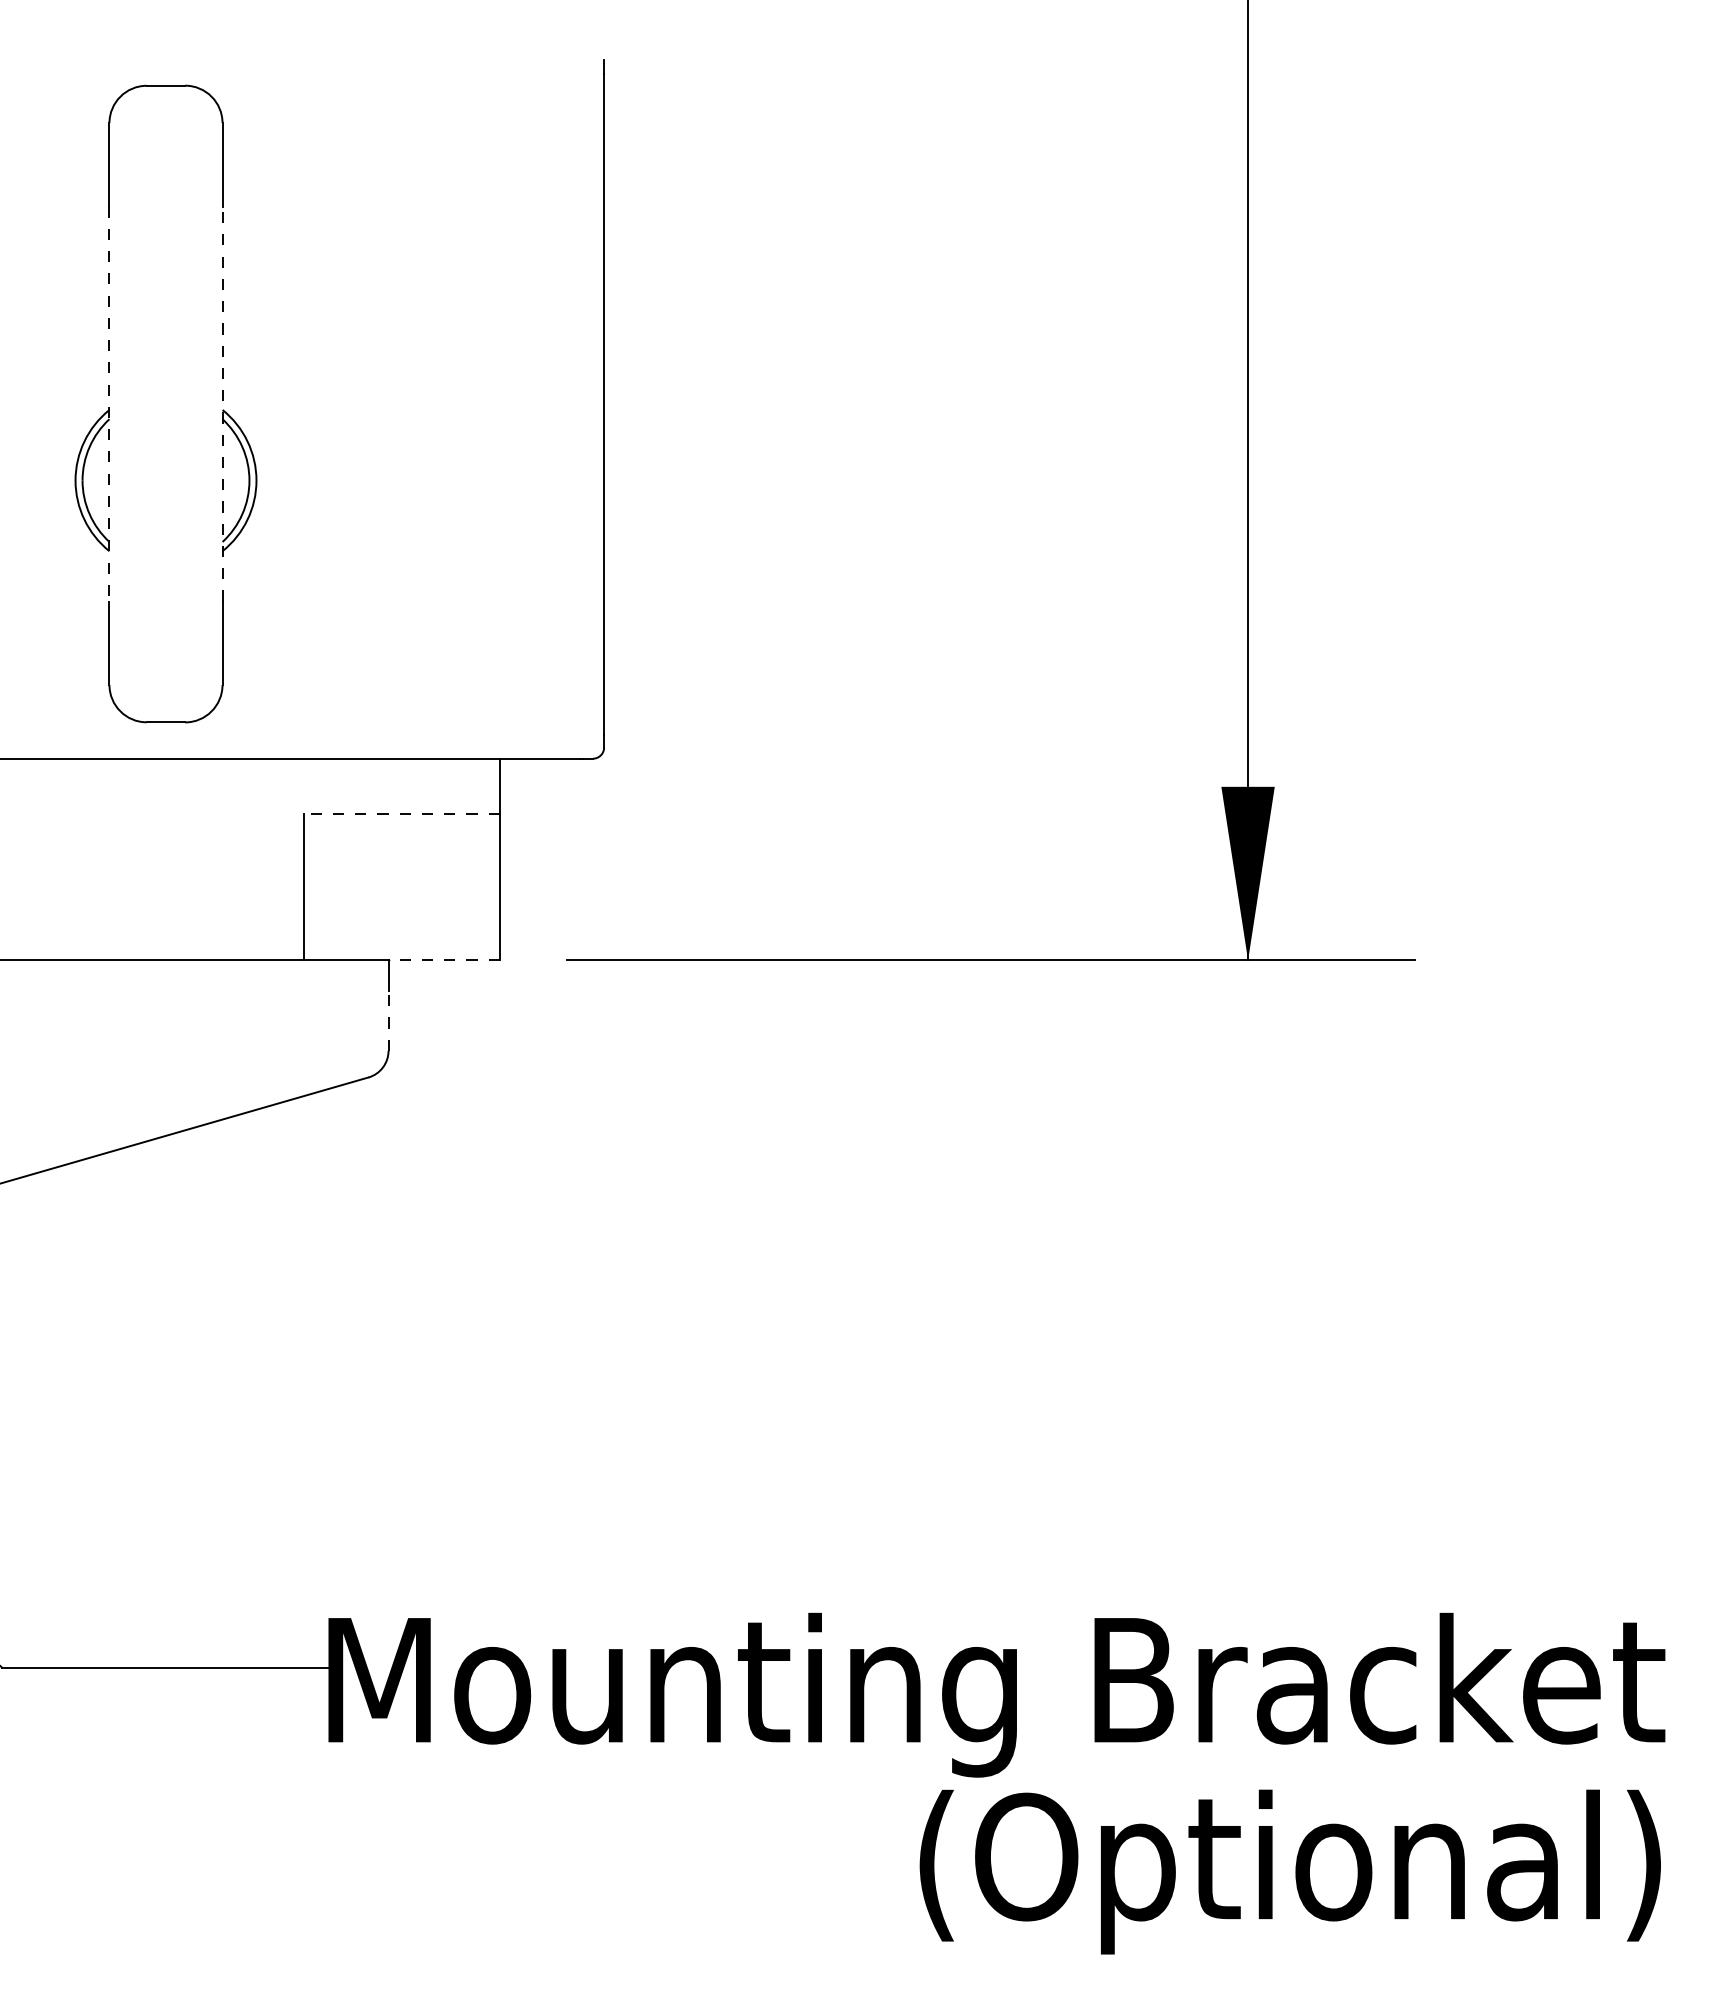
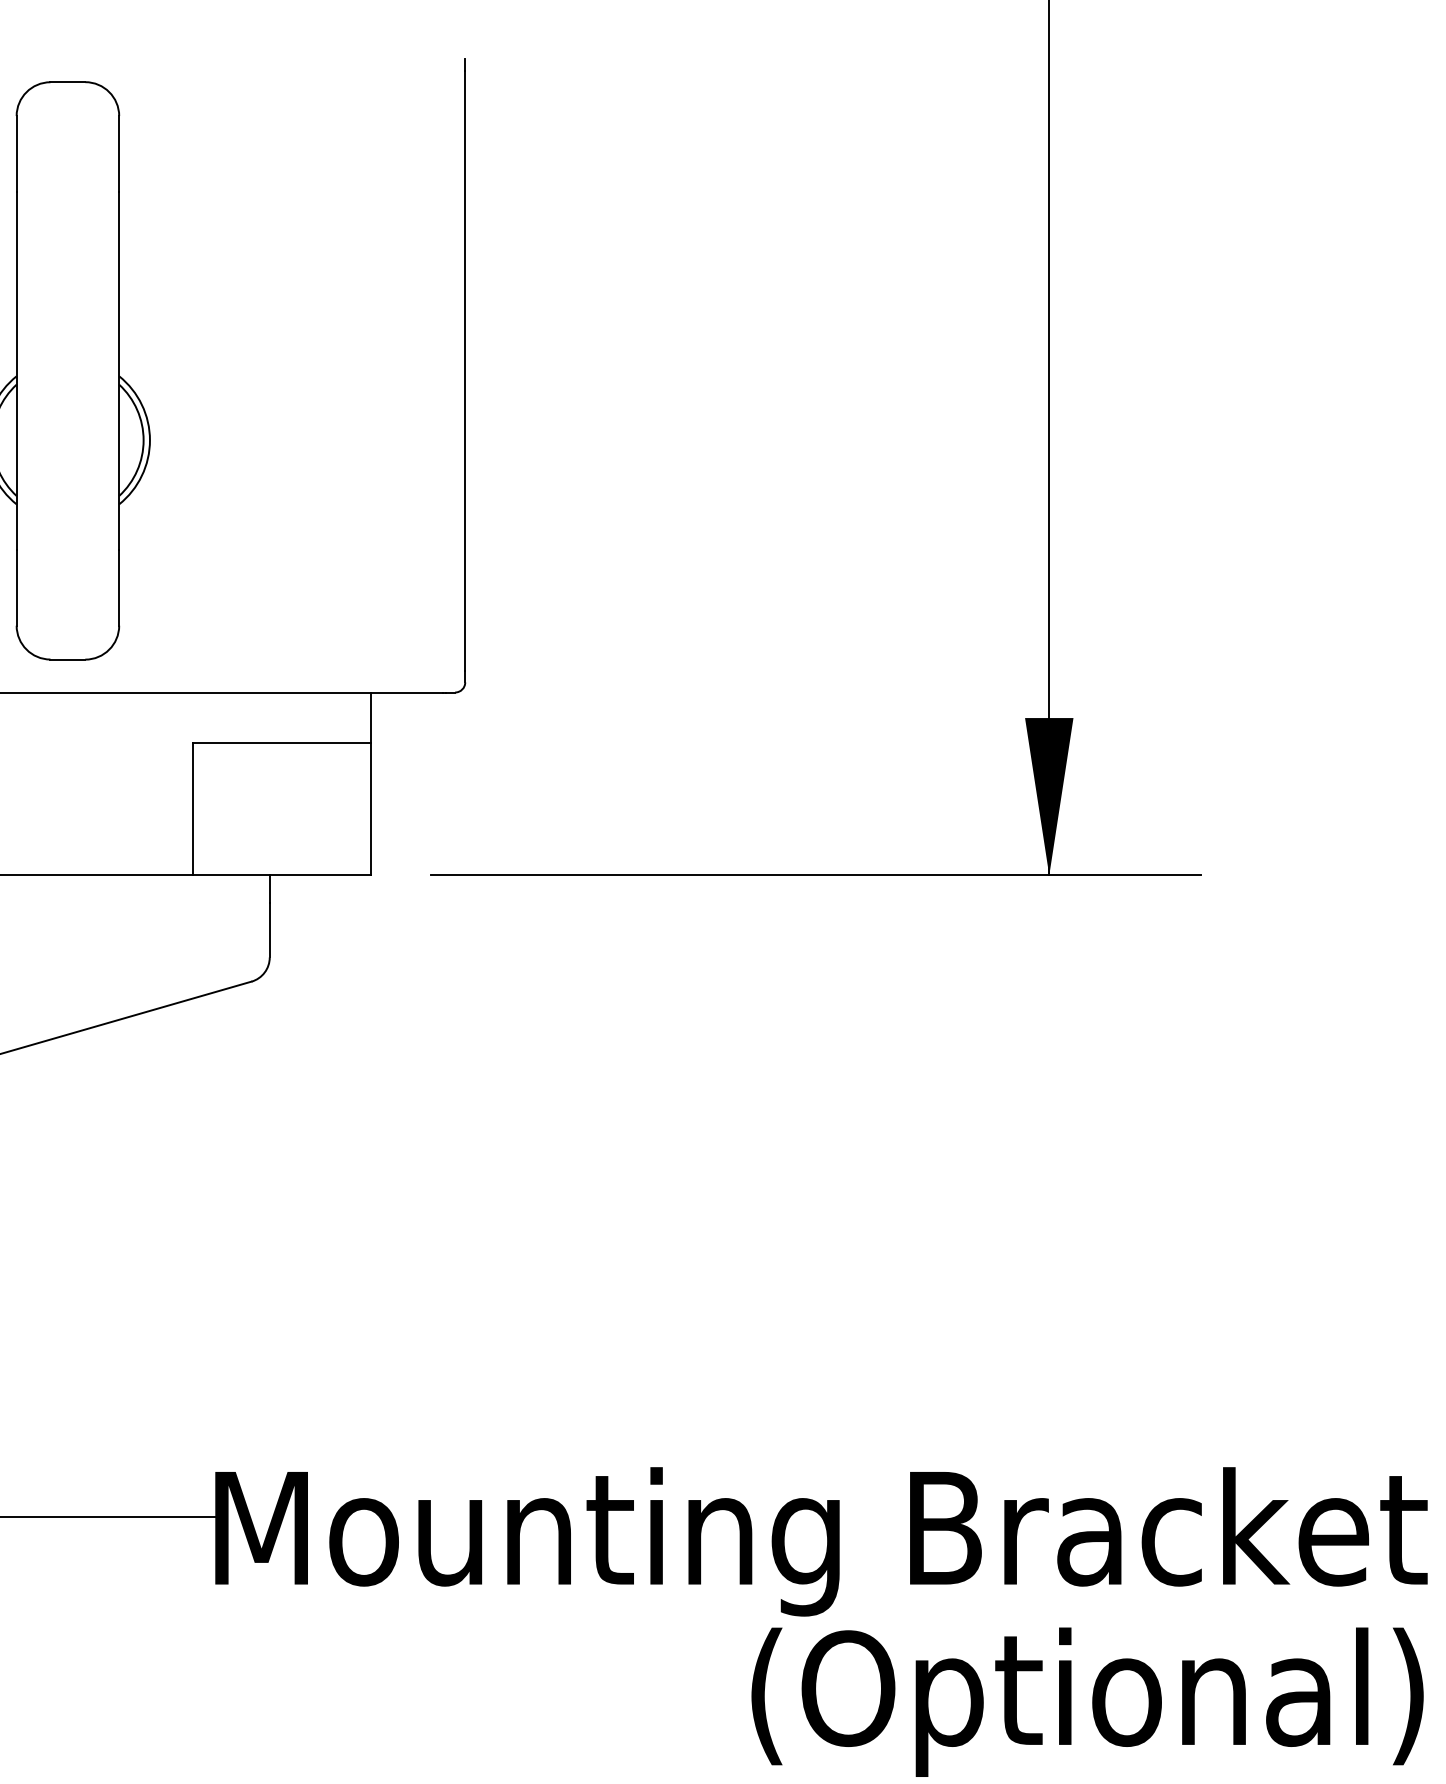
line: (109, 404) -> (16, 371), dashed -> solid
line: (222, 404) -> (119, 371), dashed -> solid
line: (402, 814) -> (282, 743), dashed -> solid
line: (444, 960) -> (320, 875), dashed -> solid
line: (388, 1021) -> (269, 930), dashed -> solid

